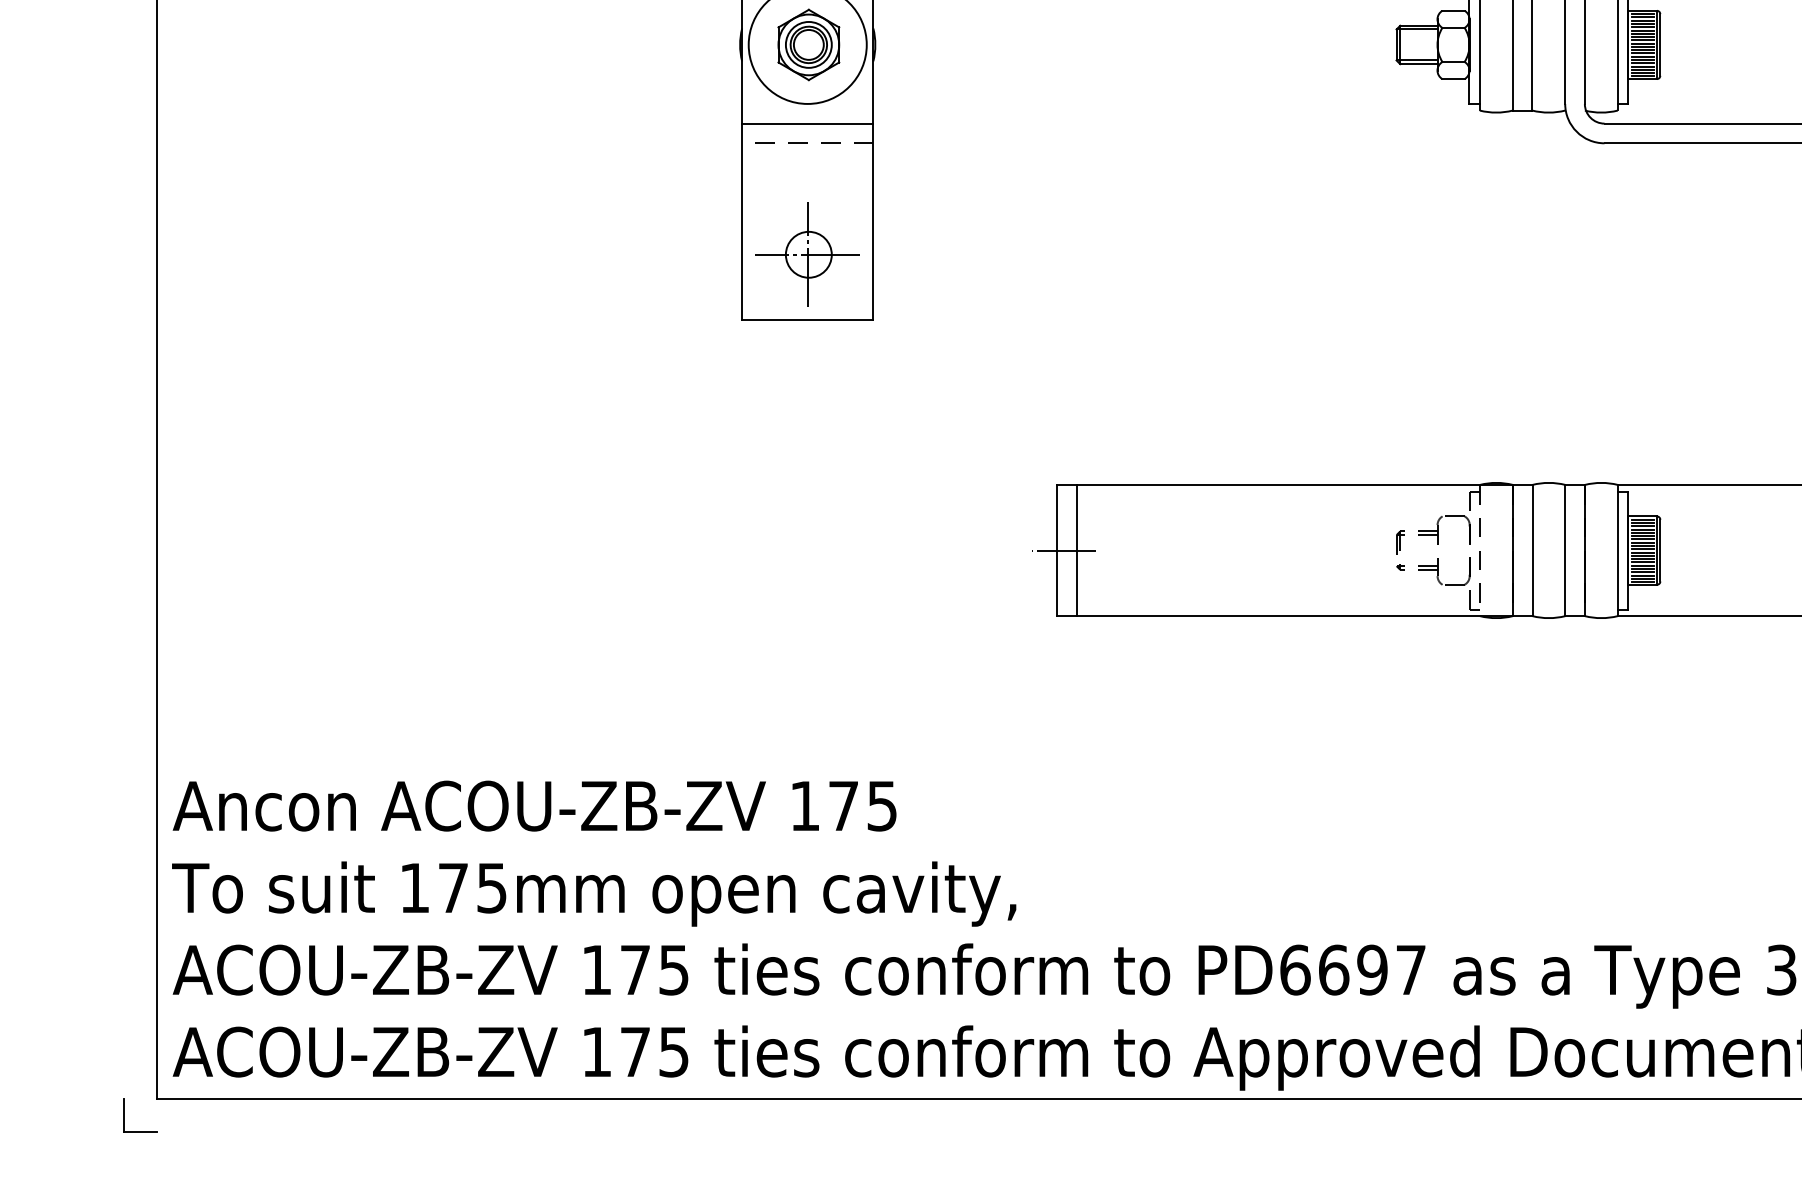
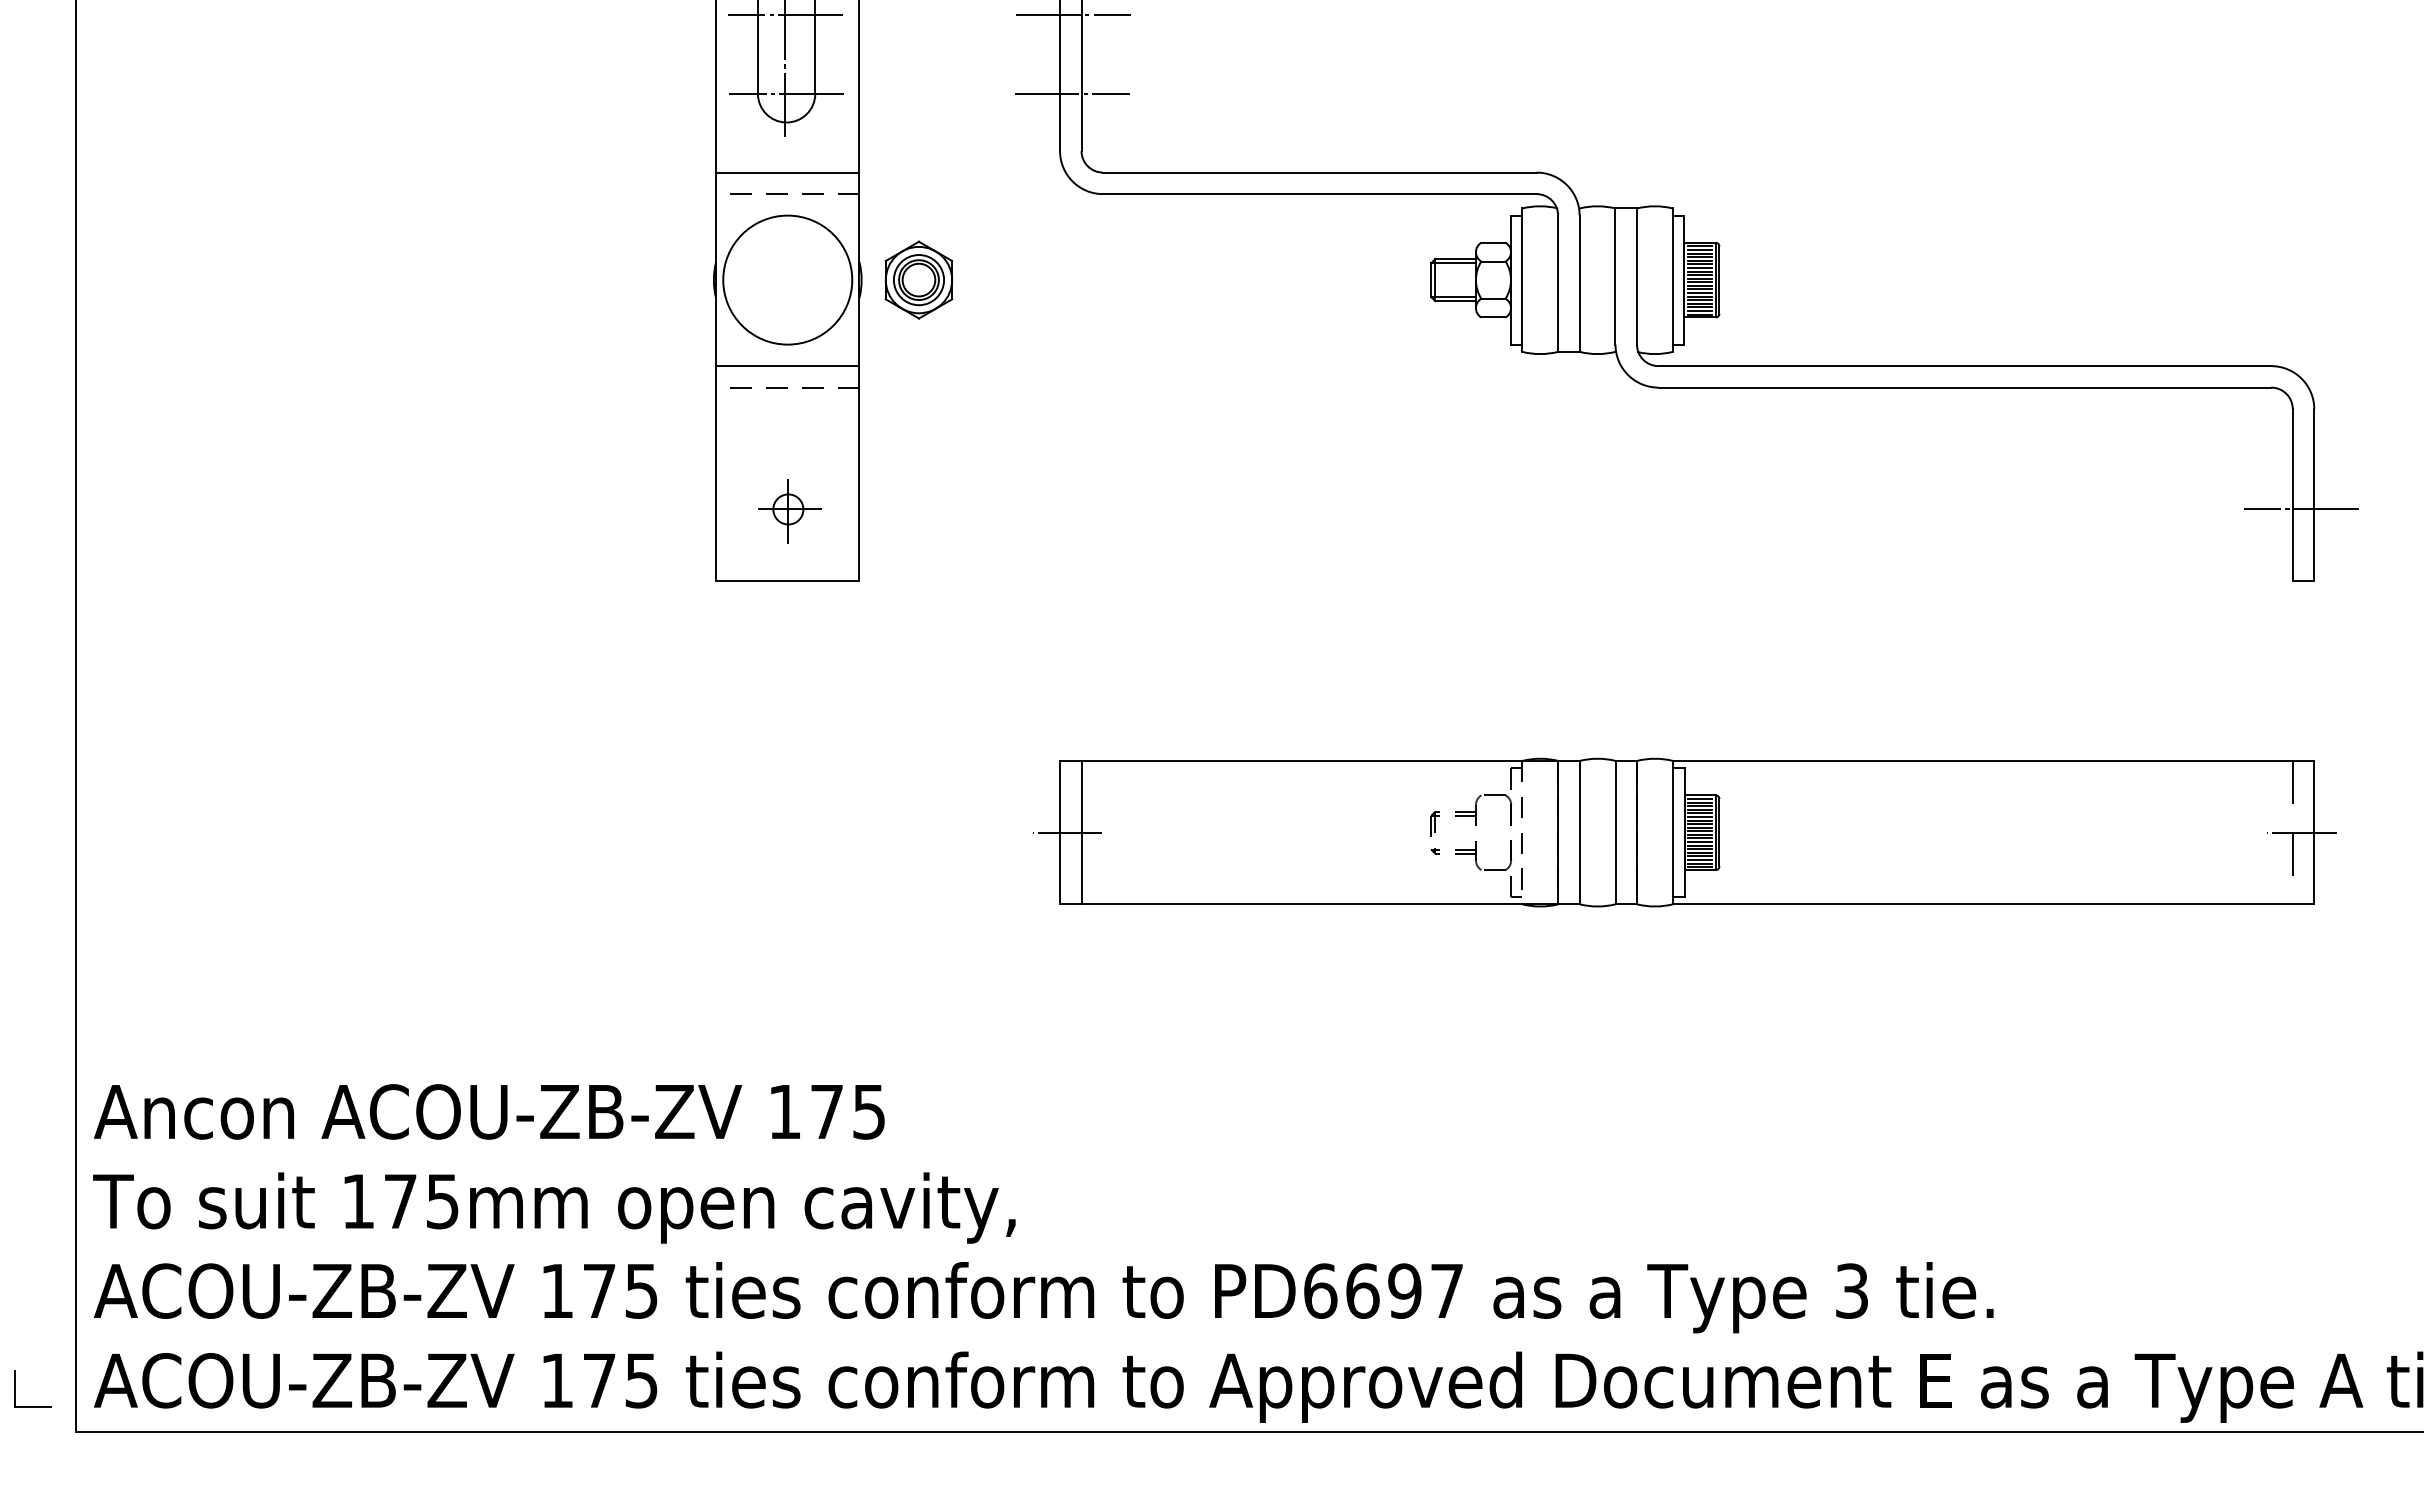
part: (808, 44) -> (918, 279), moved
part: (807, 254) -> (787, 509), size x0.6
part: (123, 1115) -> (15, 1388), moved

